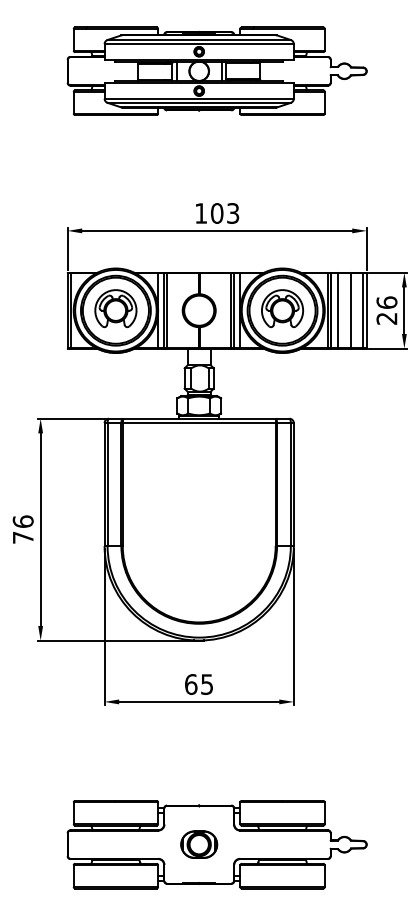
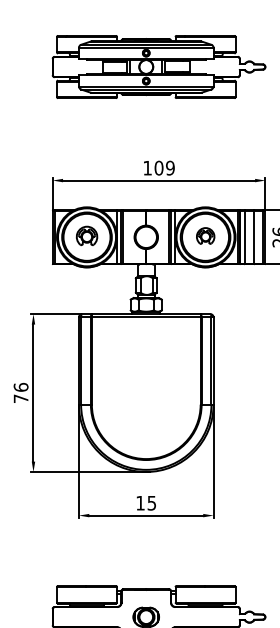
text: (232, 213) -> (169, 168), 103 -> 109
part: (115, 308) -> (86, 235), size x0.7
part: (282, 308) -> (205, 235), size x0.6
text: (191, 684) -> (140, 503), 65 -> 15

